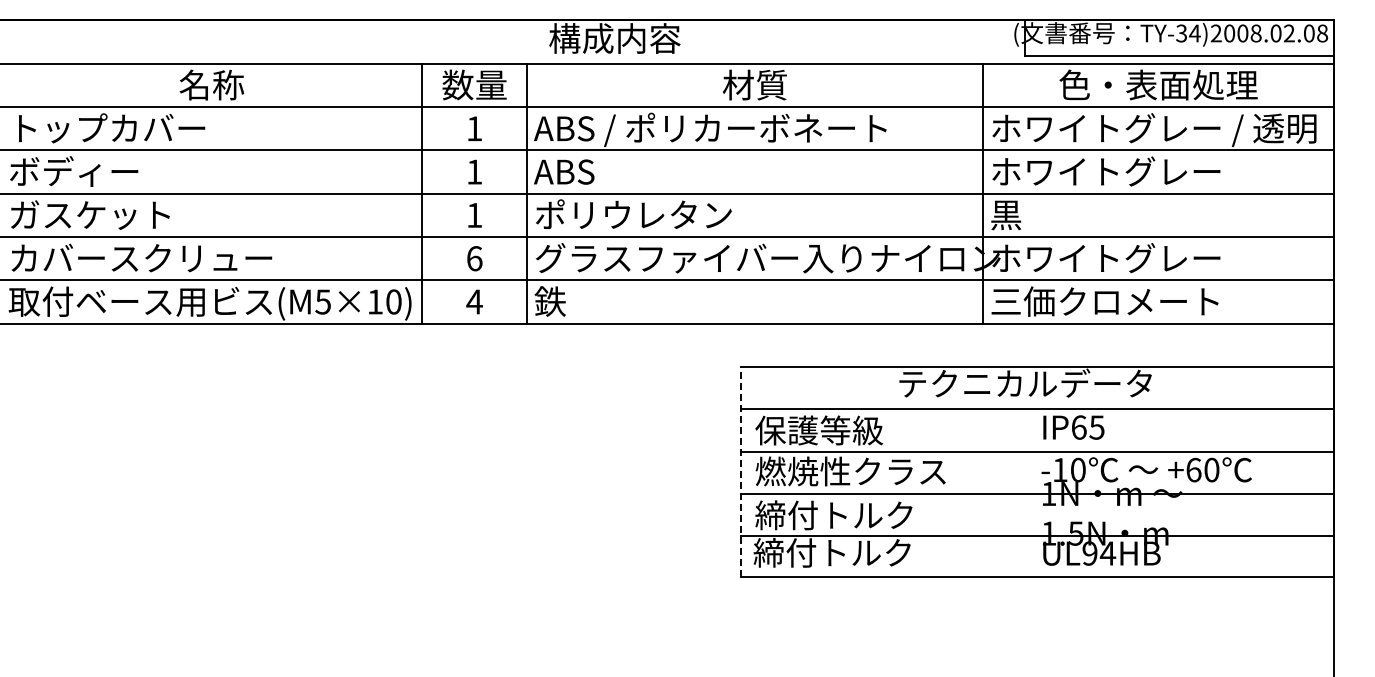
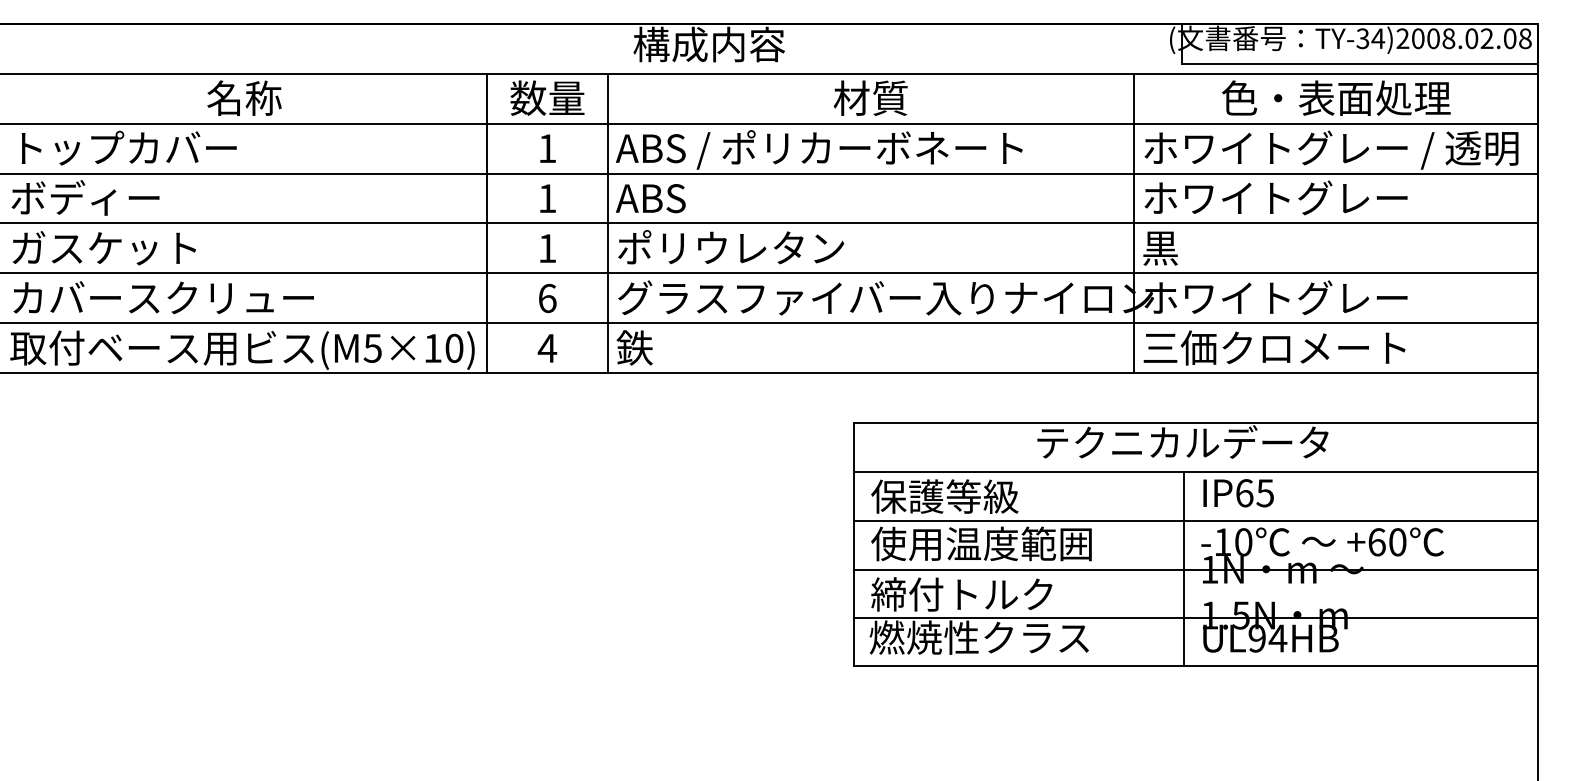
line: (740, 471) -> (854, 543), dashed -> solid
text: (850, 471) -> (980, 543), 燃焼性クラス -> 使用温度範囲
line: (1026, 493) -> (1183, 569), added
text: (848, 552) -> (978, 637), 締付トルク -> 燃焼性クラス

